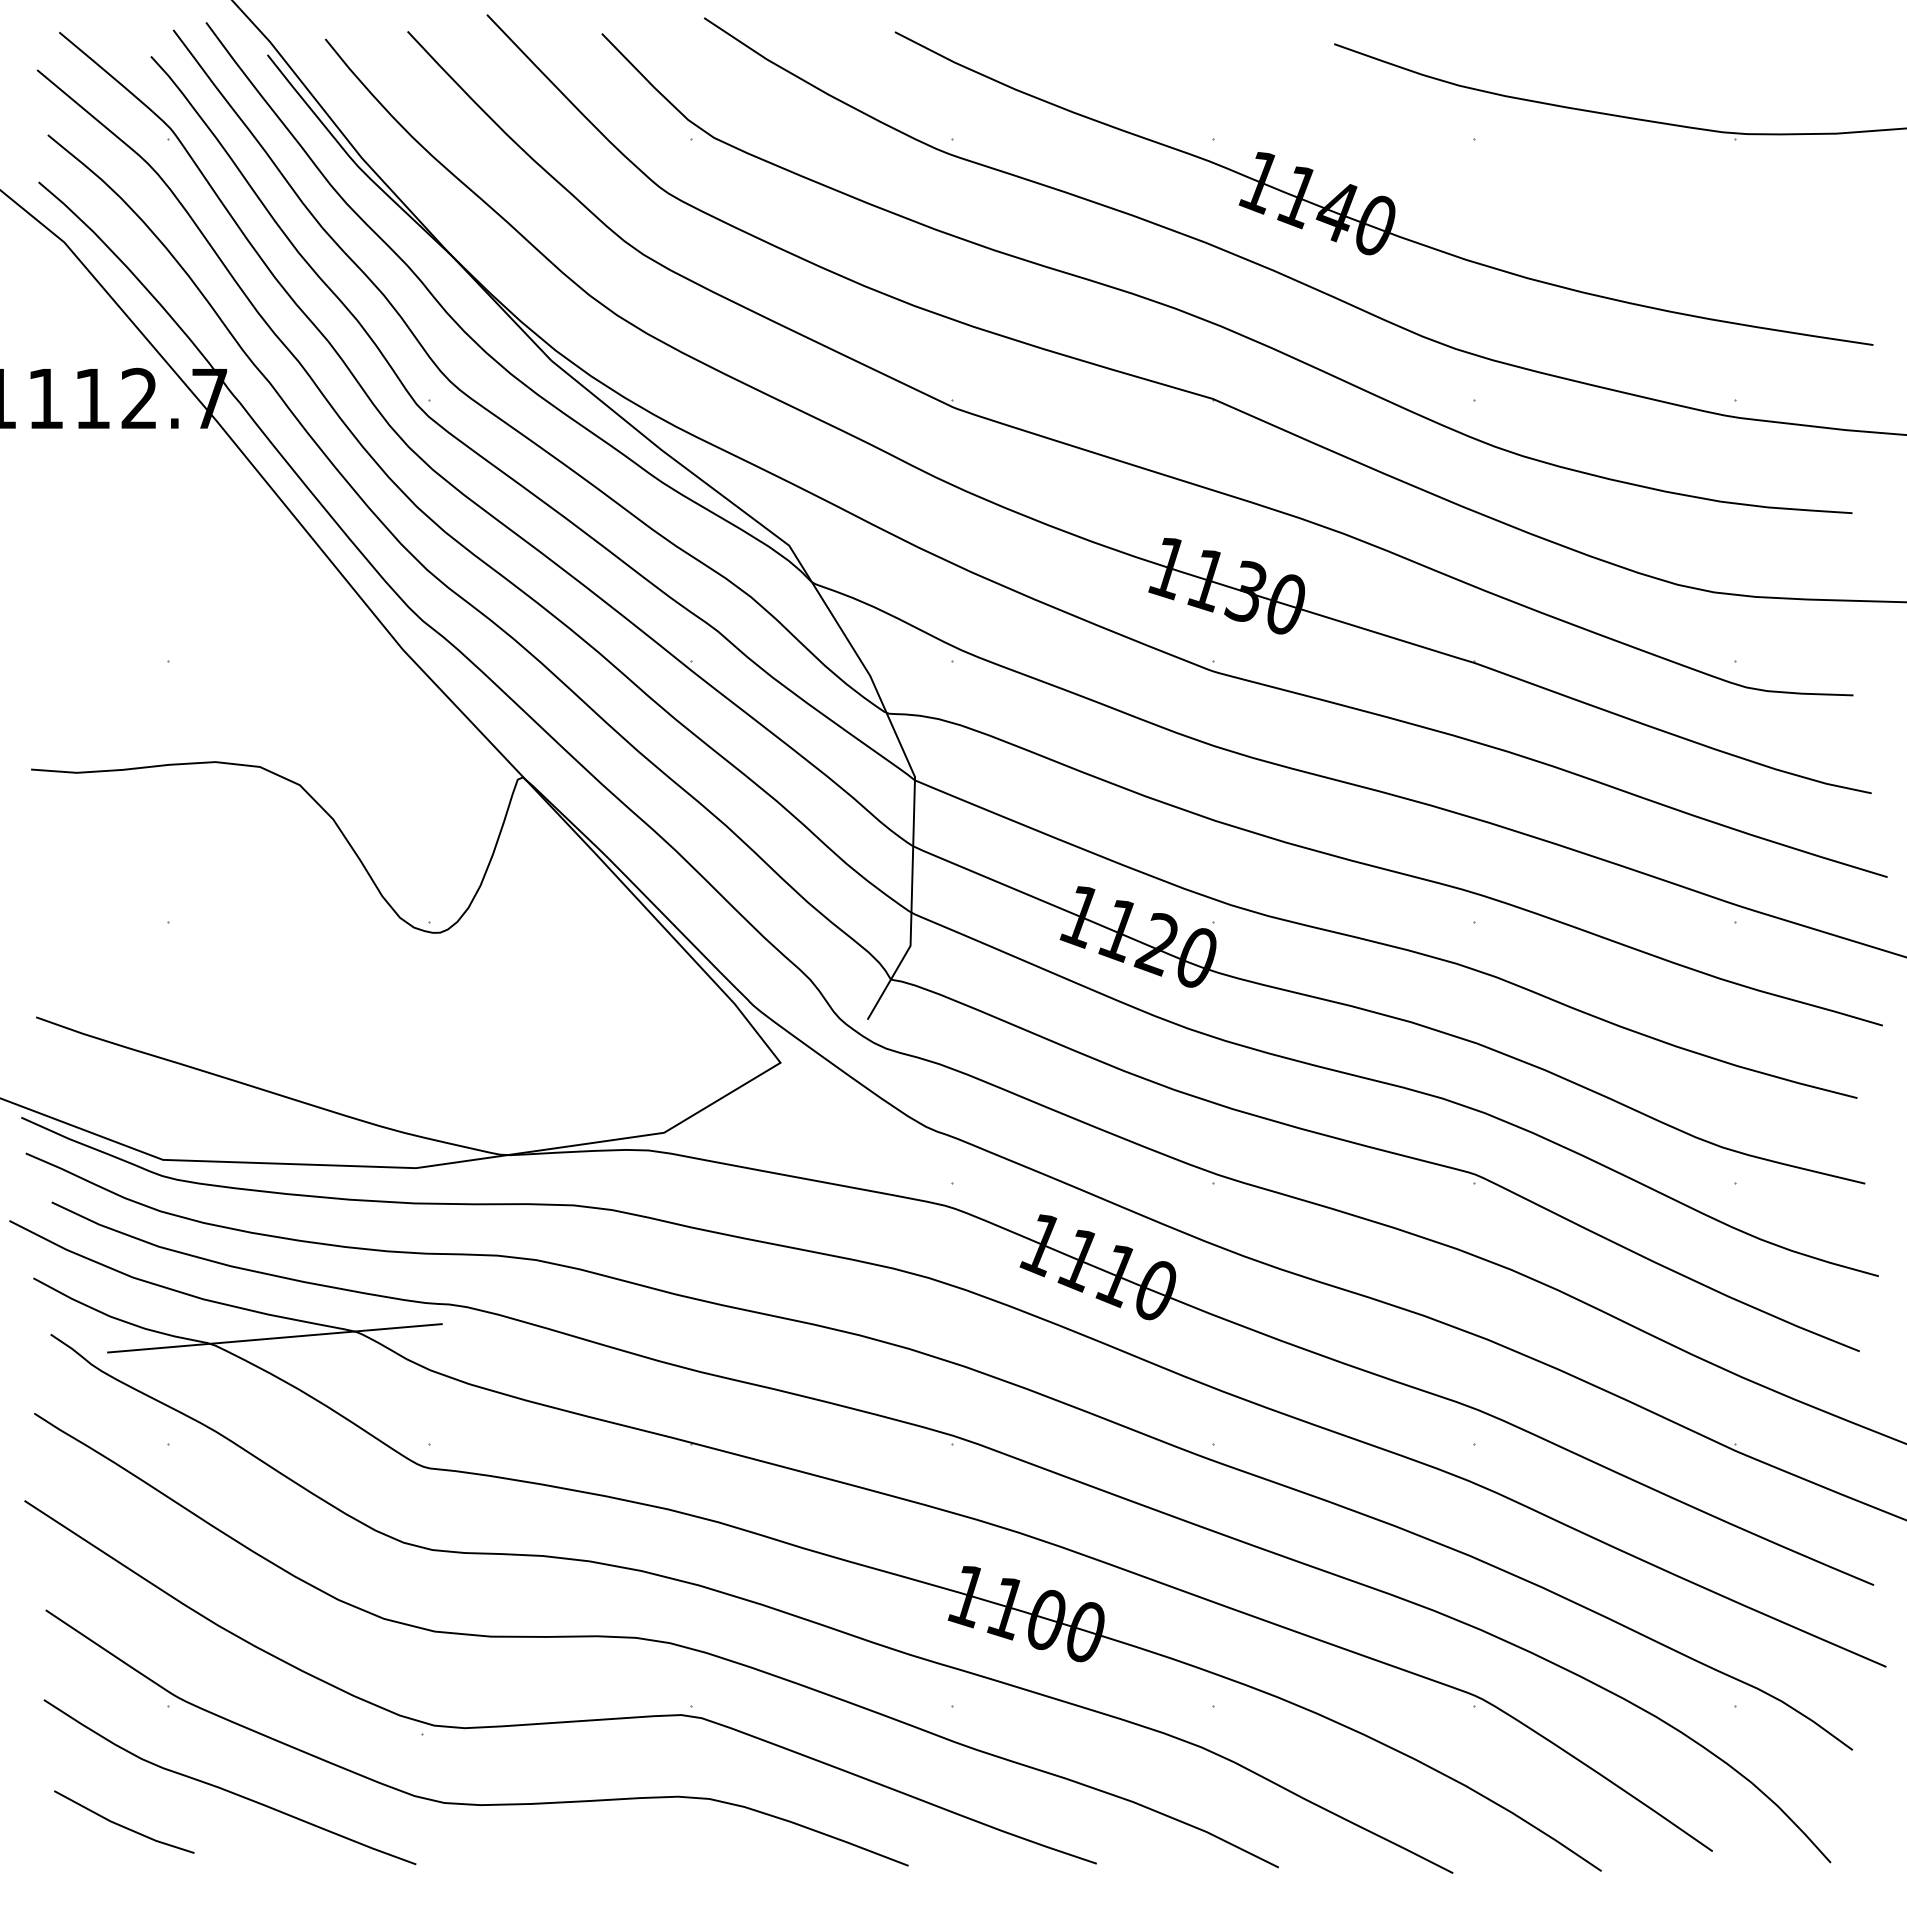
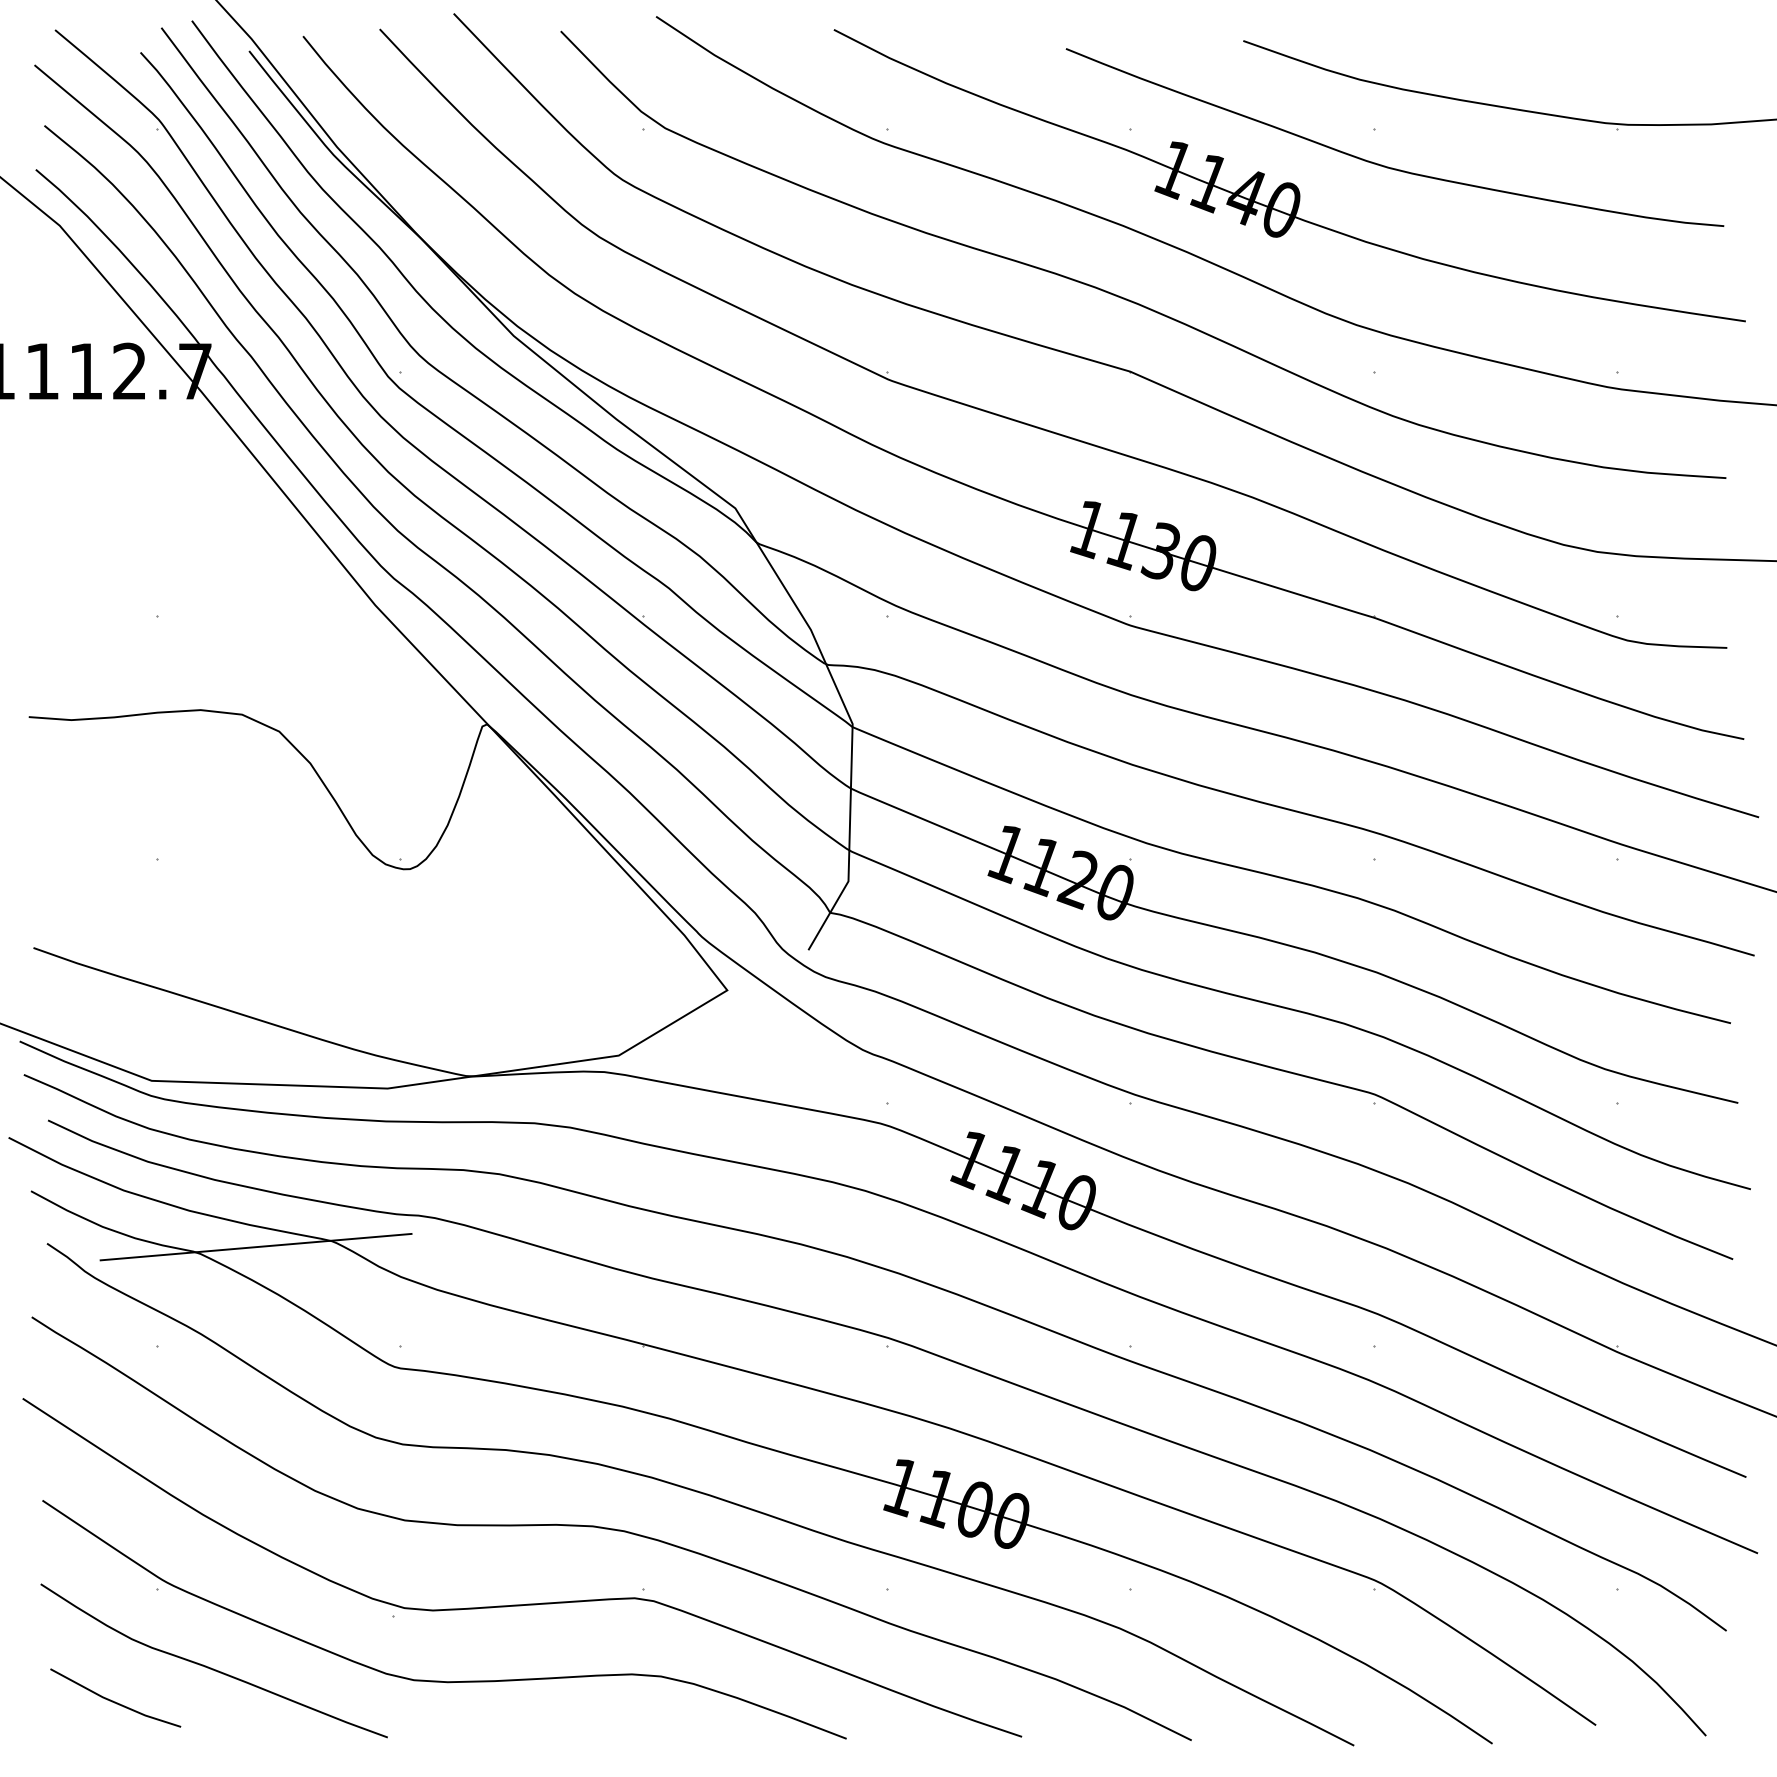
curve: (1485, 177) -> (1384, 165), added

